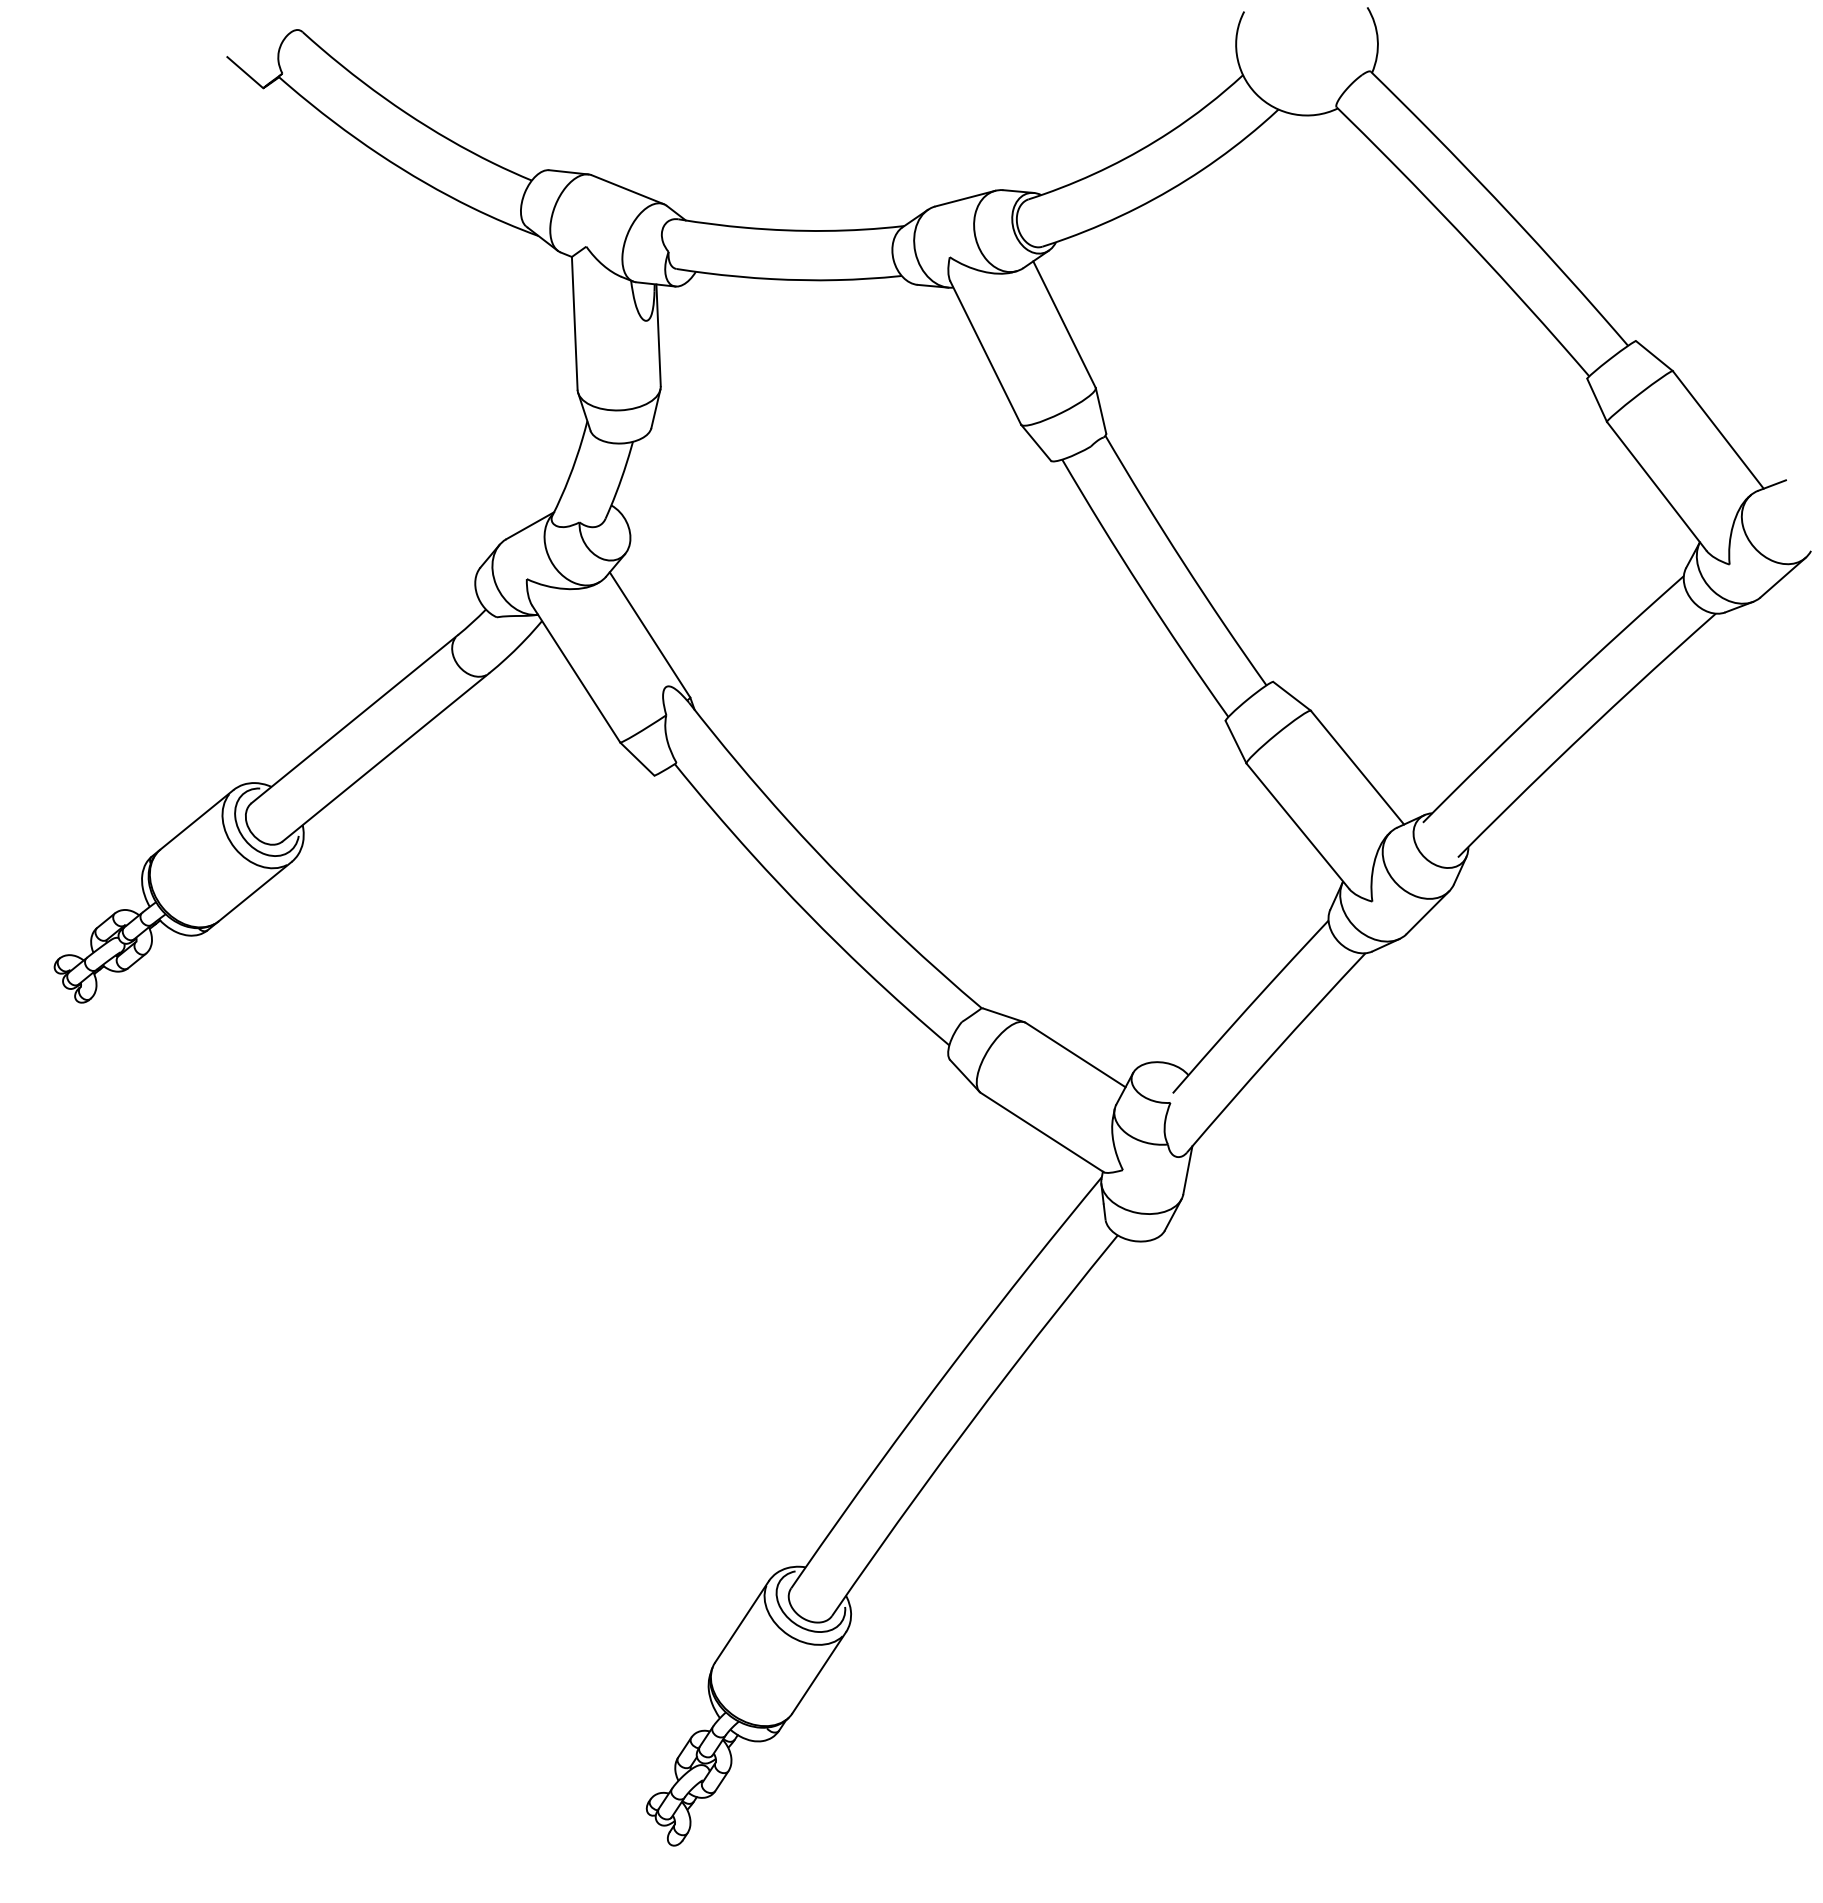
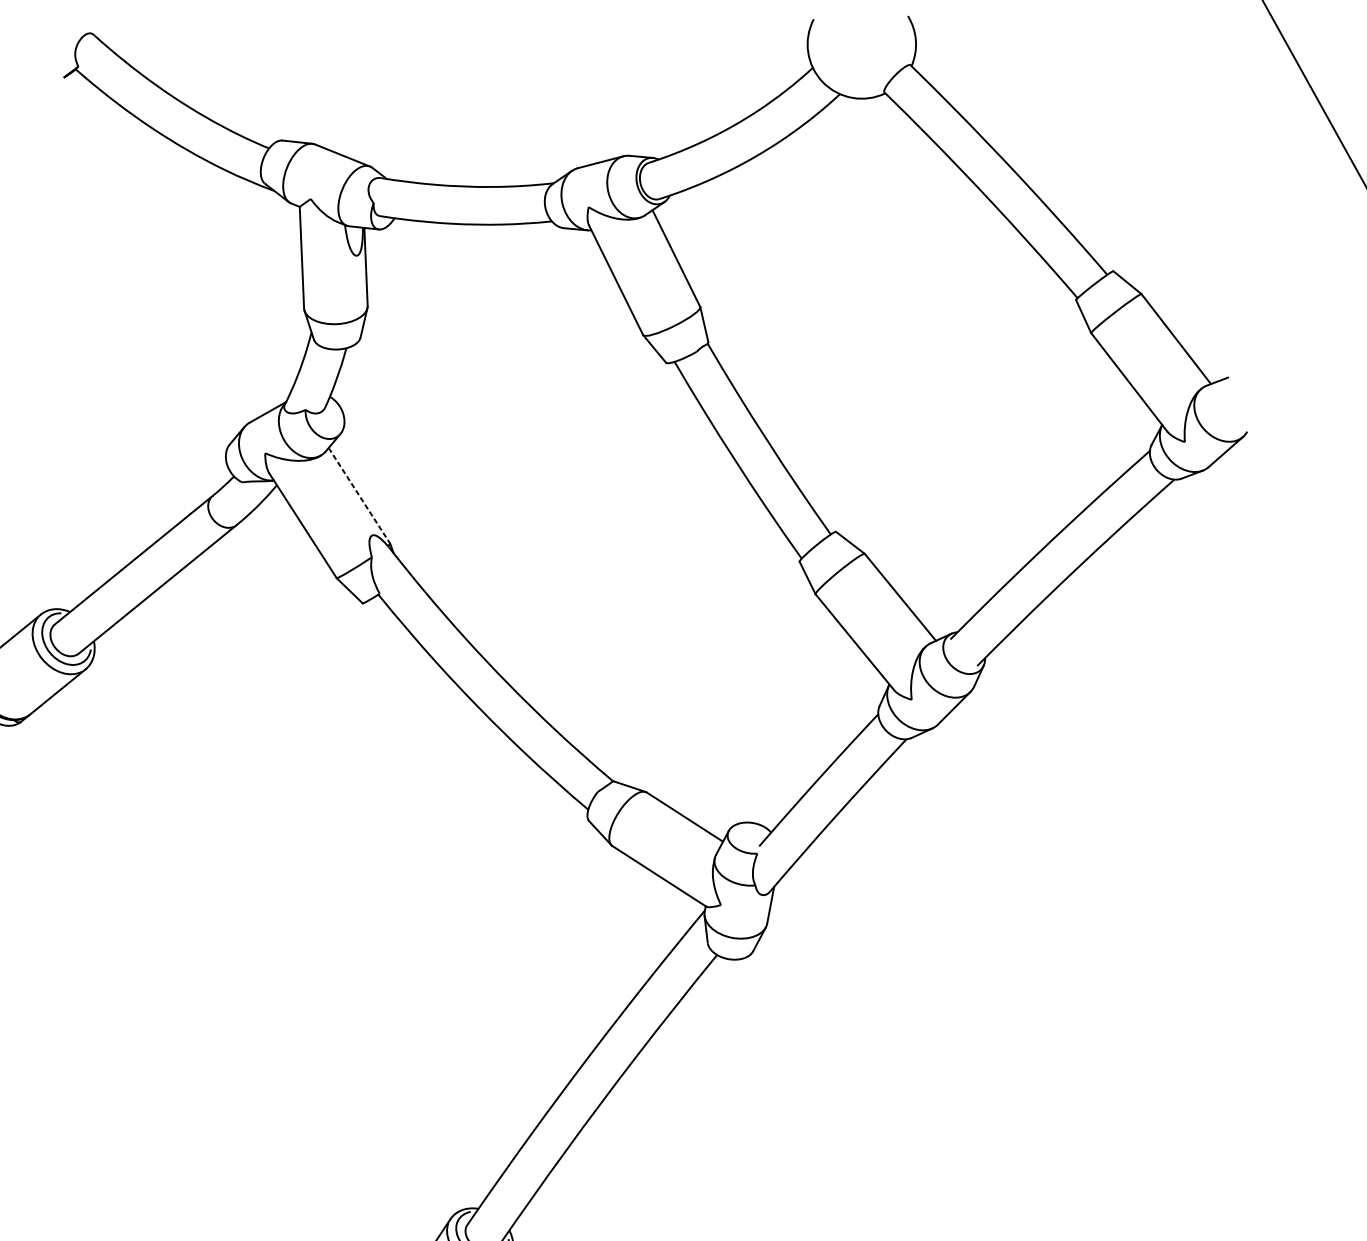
line: (245, 72) -> (50, 65), removed
line: (650, 635) -> (359, 496), solid -> dashed

